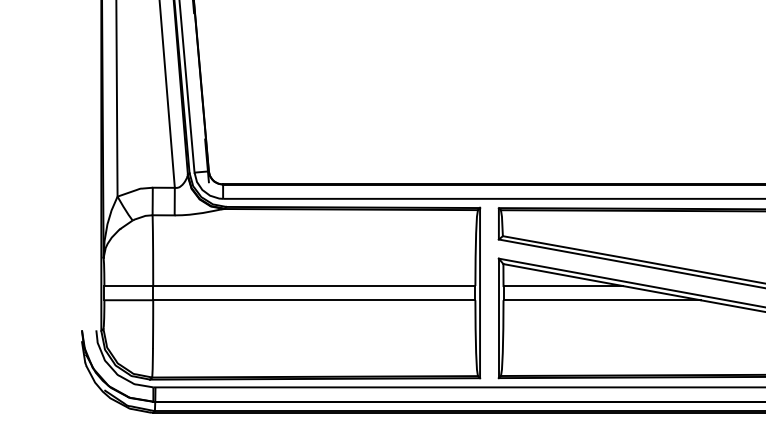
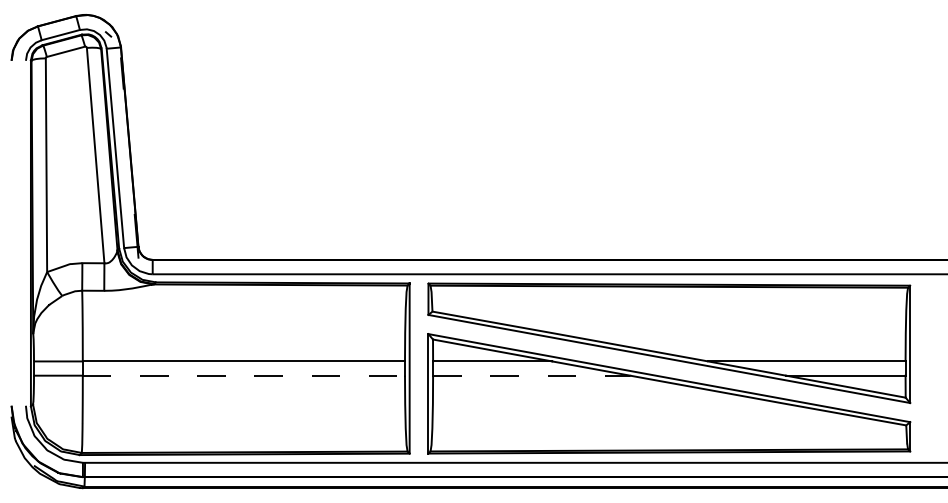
line: (314, 300) -> (244, 375), solid -> dashed
line: (601, 300) -> (531, 375), solid -> dashed

